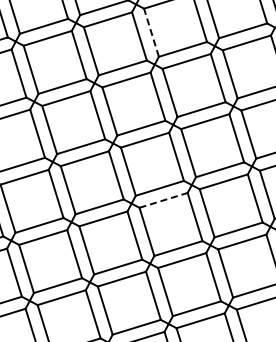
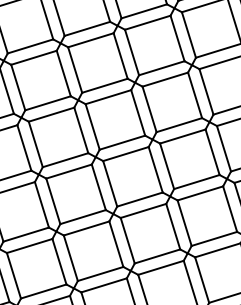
line: (151, 32) -> (132, 52), dashed -> solid
line: (164, 200) -> (144, 211), dashed -> solid

